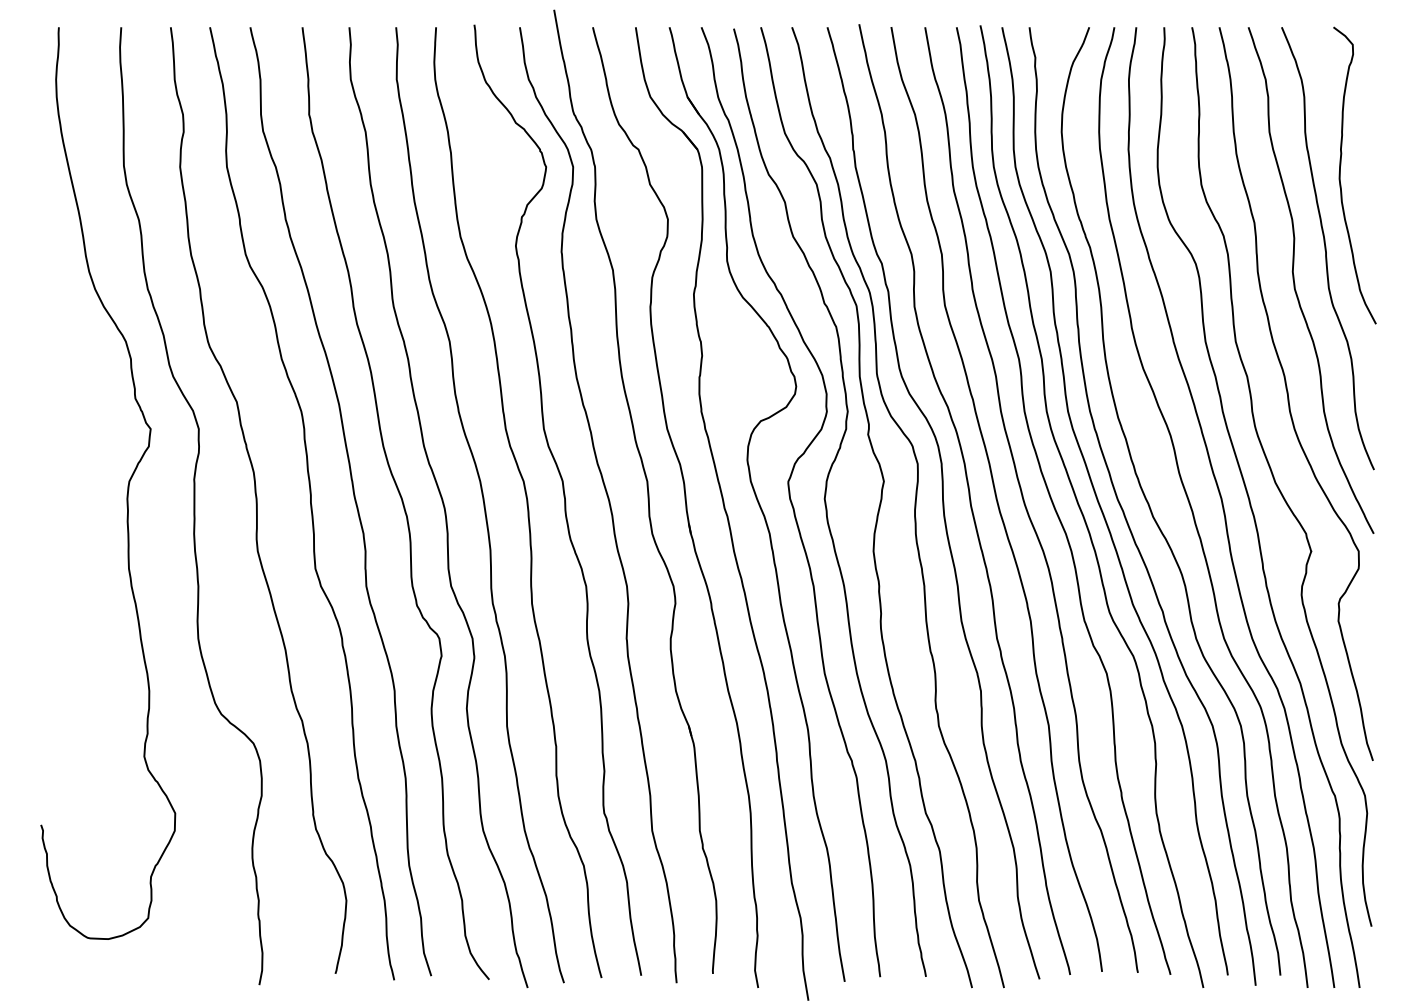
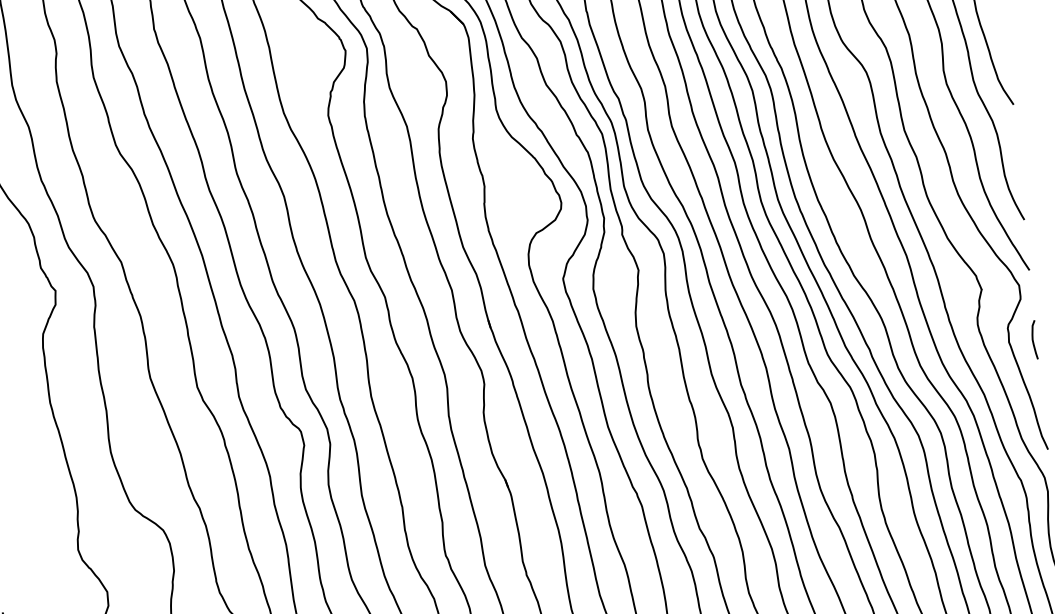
curve: (1369, 621) -> (1033, 339), added

